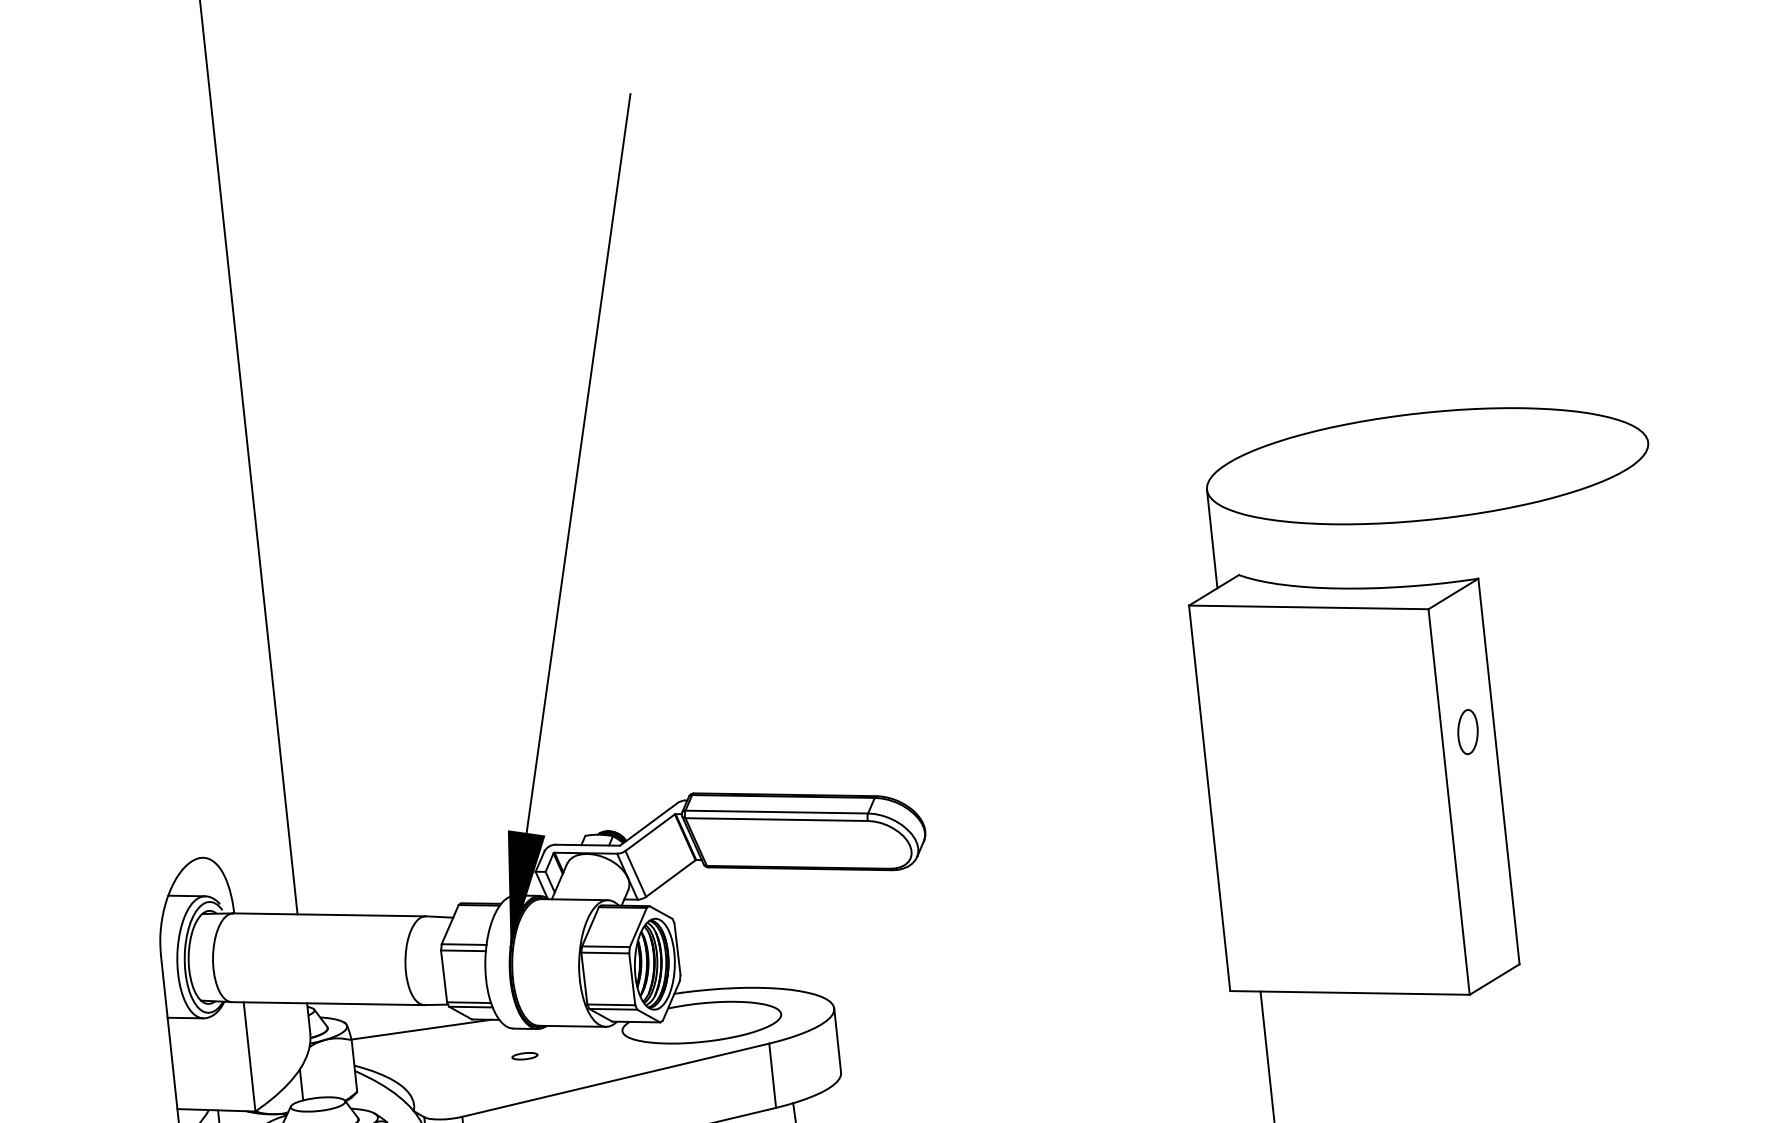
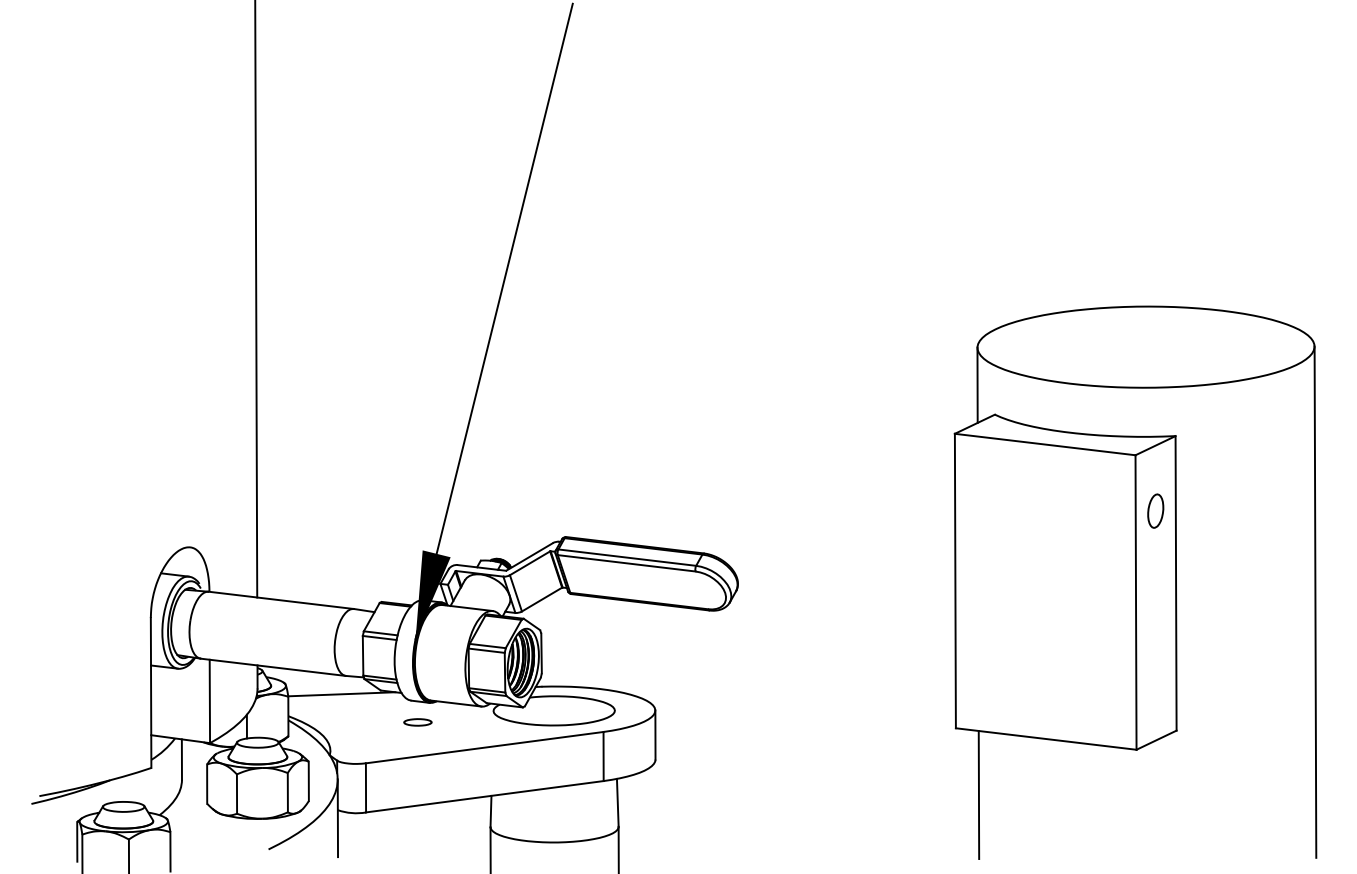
part: (1467, 731) -> (1155, 510), moved
line: (1684, 776) -> (1315, 601), added
part: (524, 1056) -> (417, 722), size x1.43

